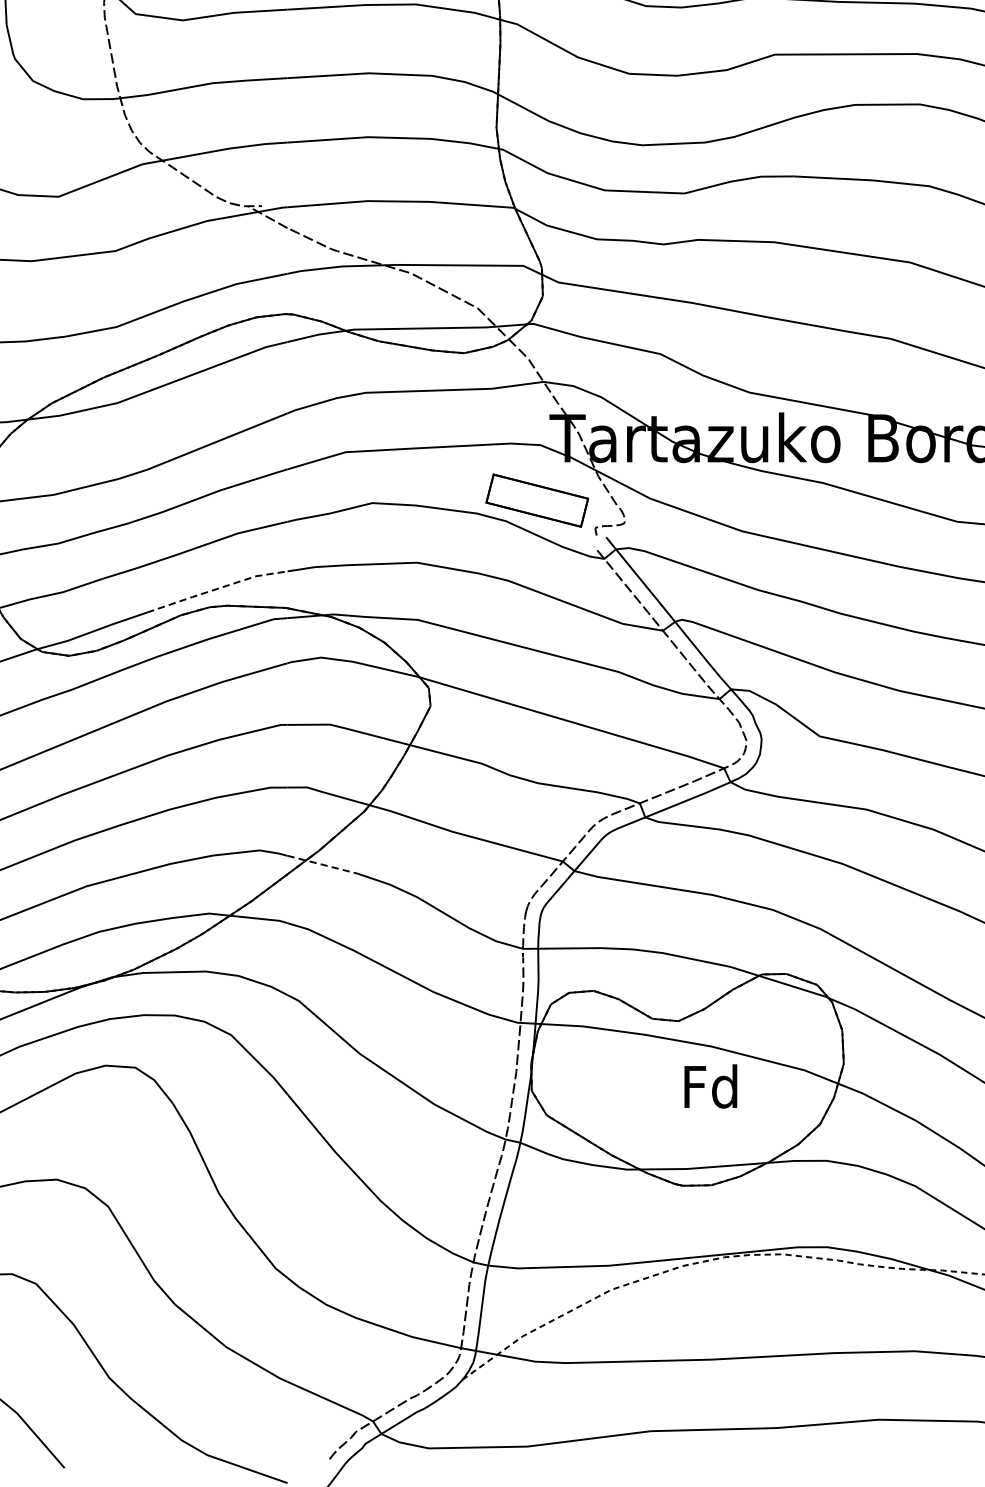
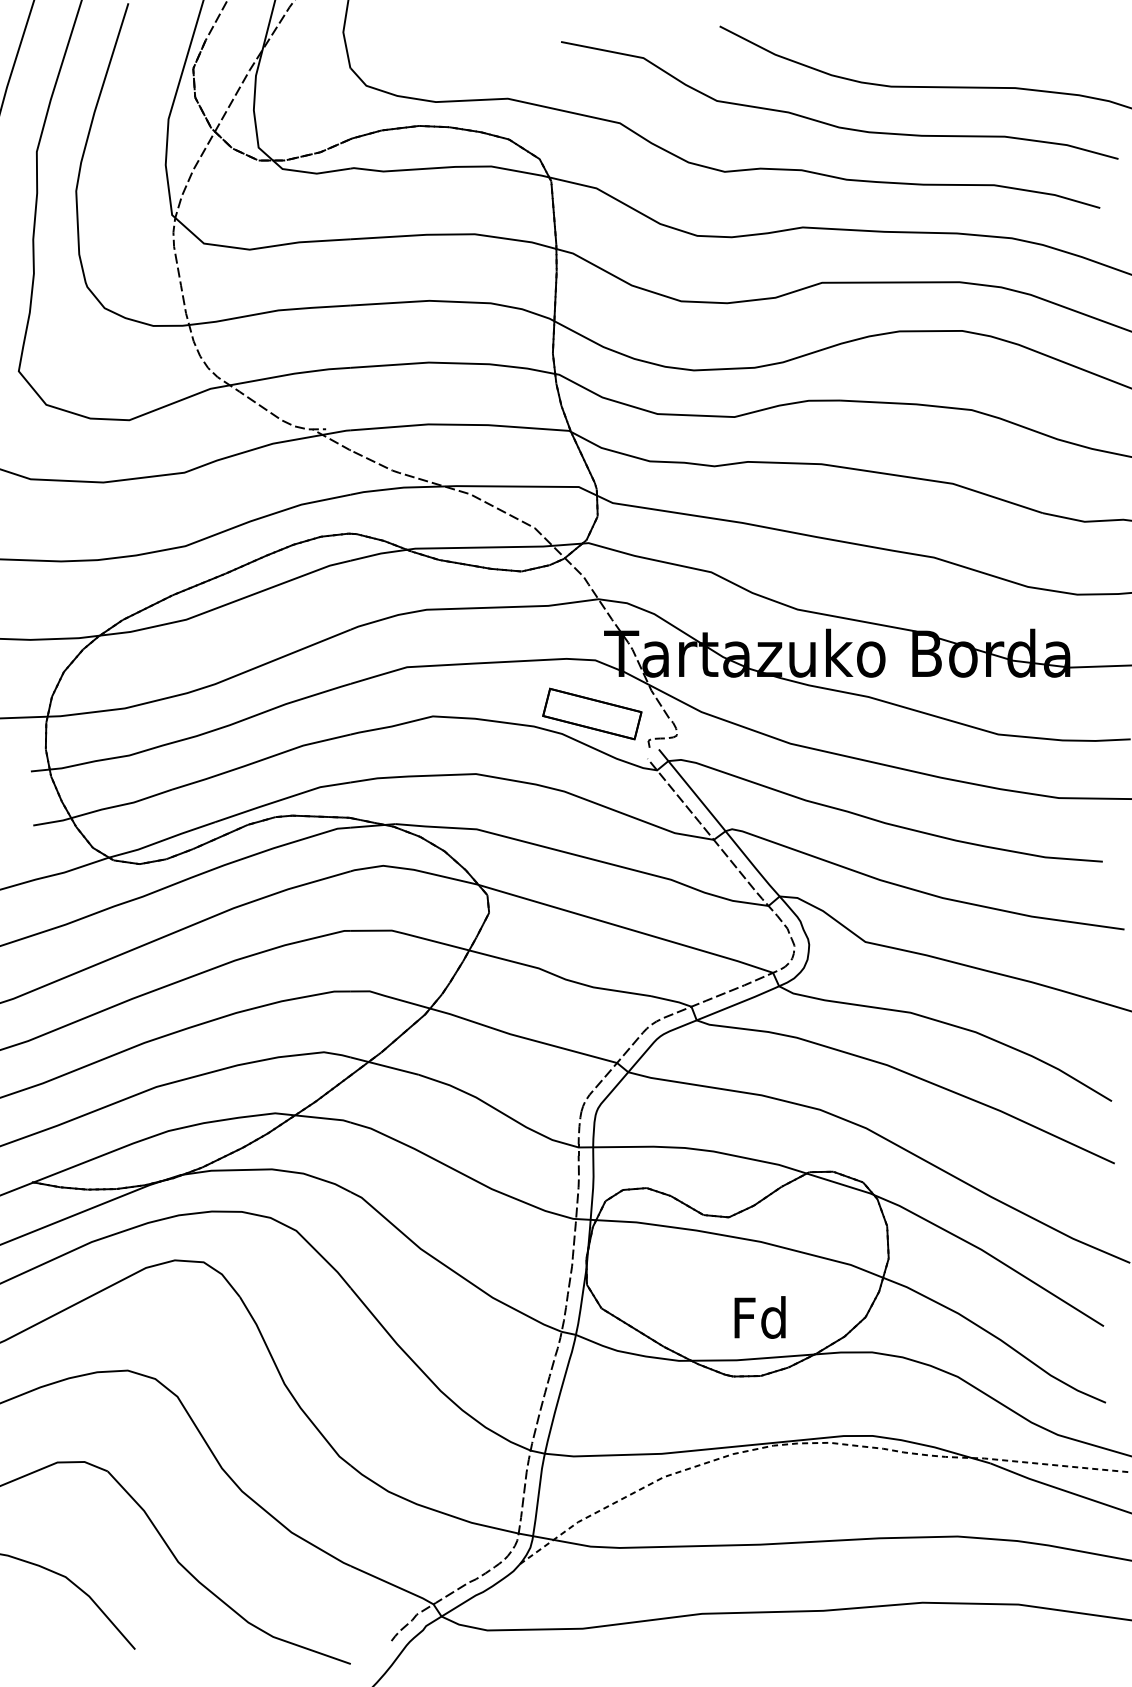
line: (216, 589) -> (282, 799), dashed -> solid
line: (323, 865) -> (385, 1066), dashed -> solid
text: (710, 1086) -> (759, 1317), moved

